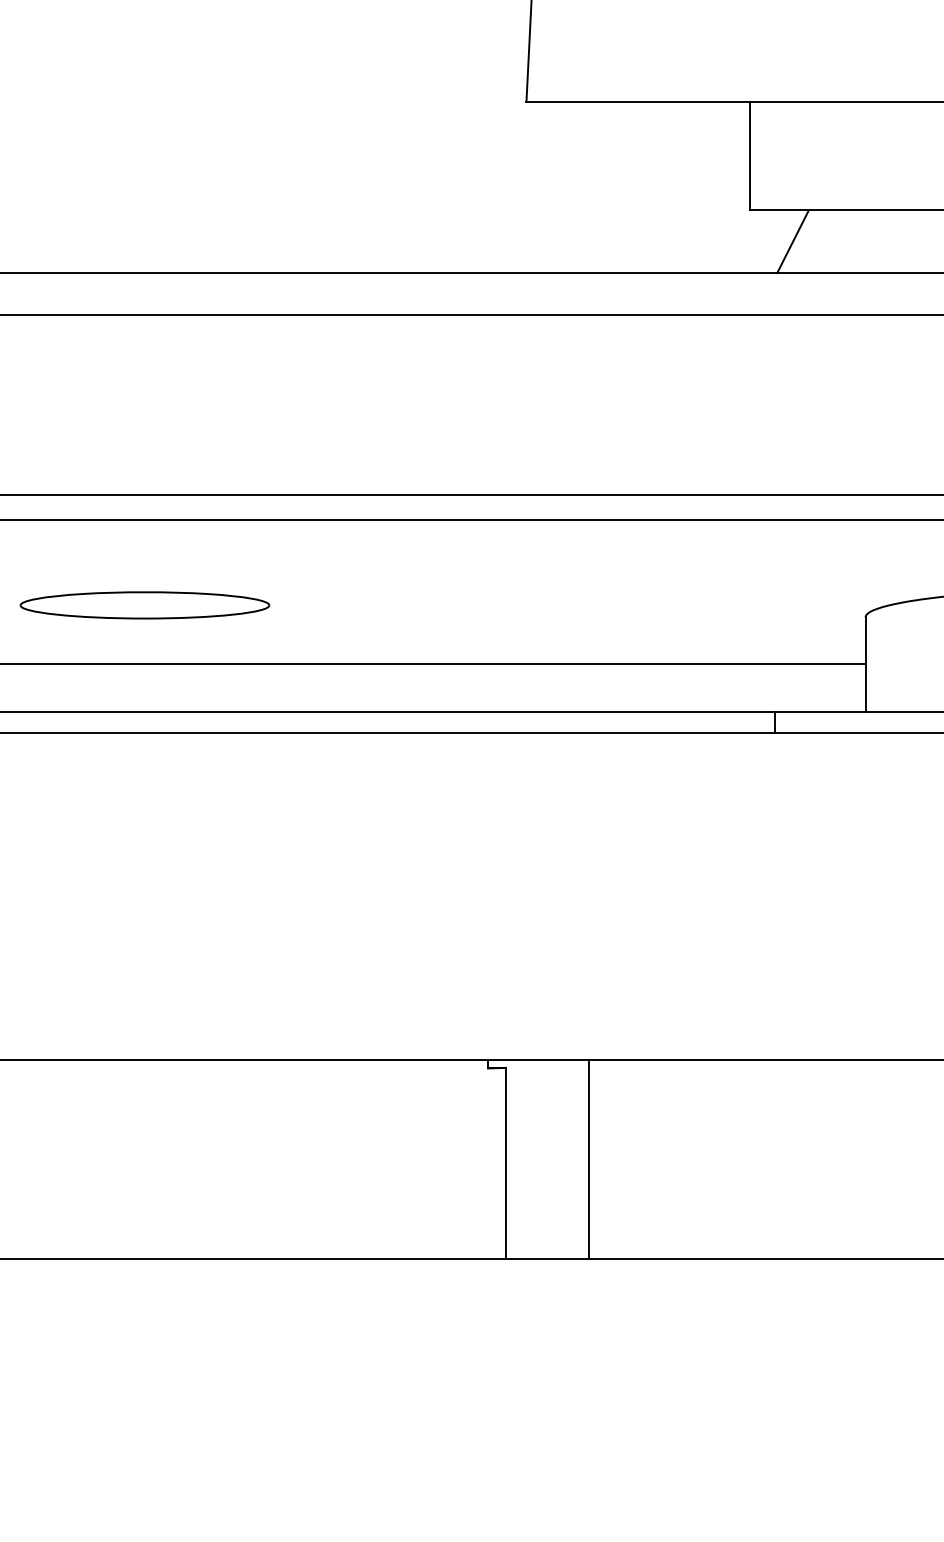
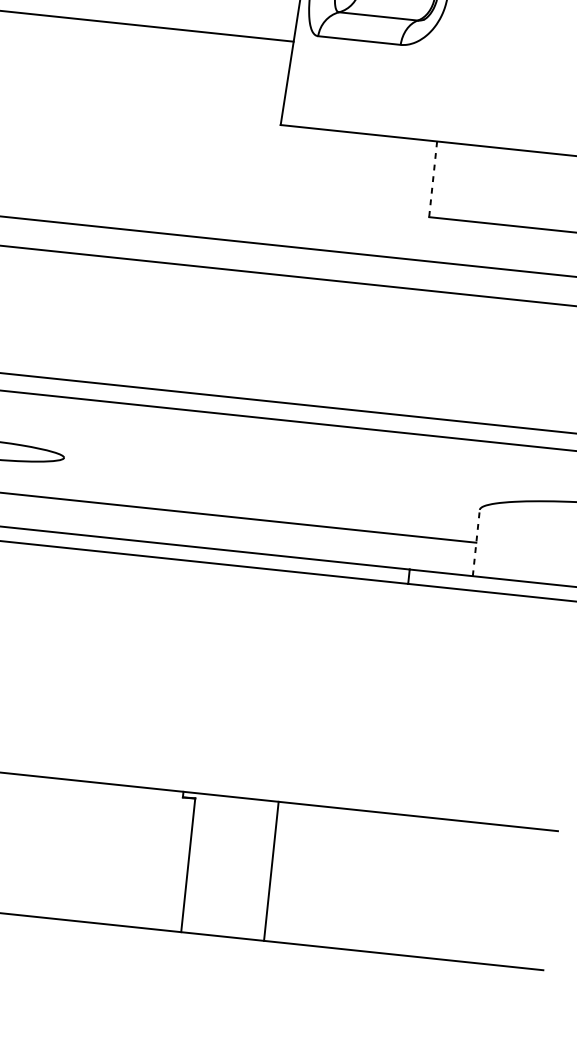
line: (750, 156) -> (433, 179), solid -> dashed
line: (792, 241) -> (456, 242), removed
line: (865, 664) -> (476, 542), solid -> dashed
line: (589, 1159) -> (271, 871), moved

